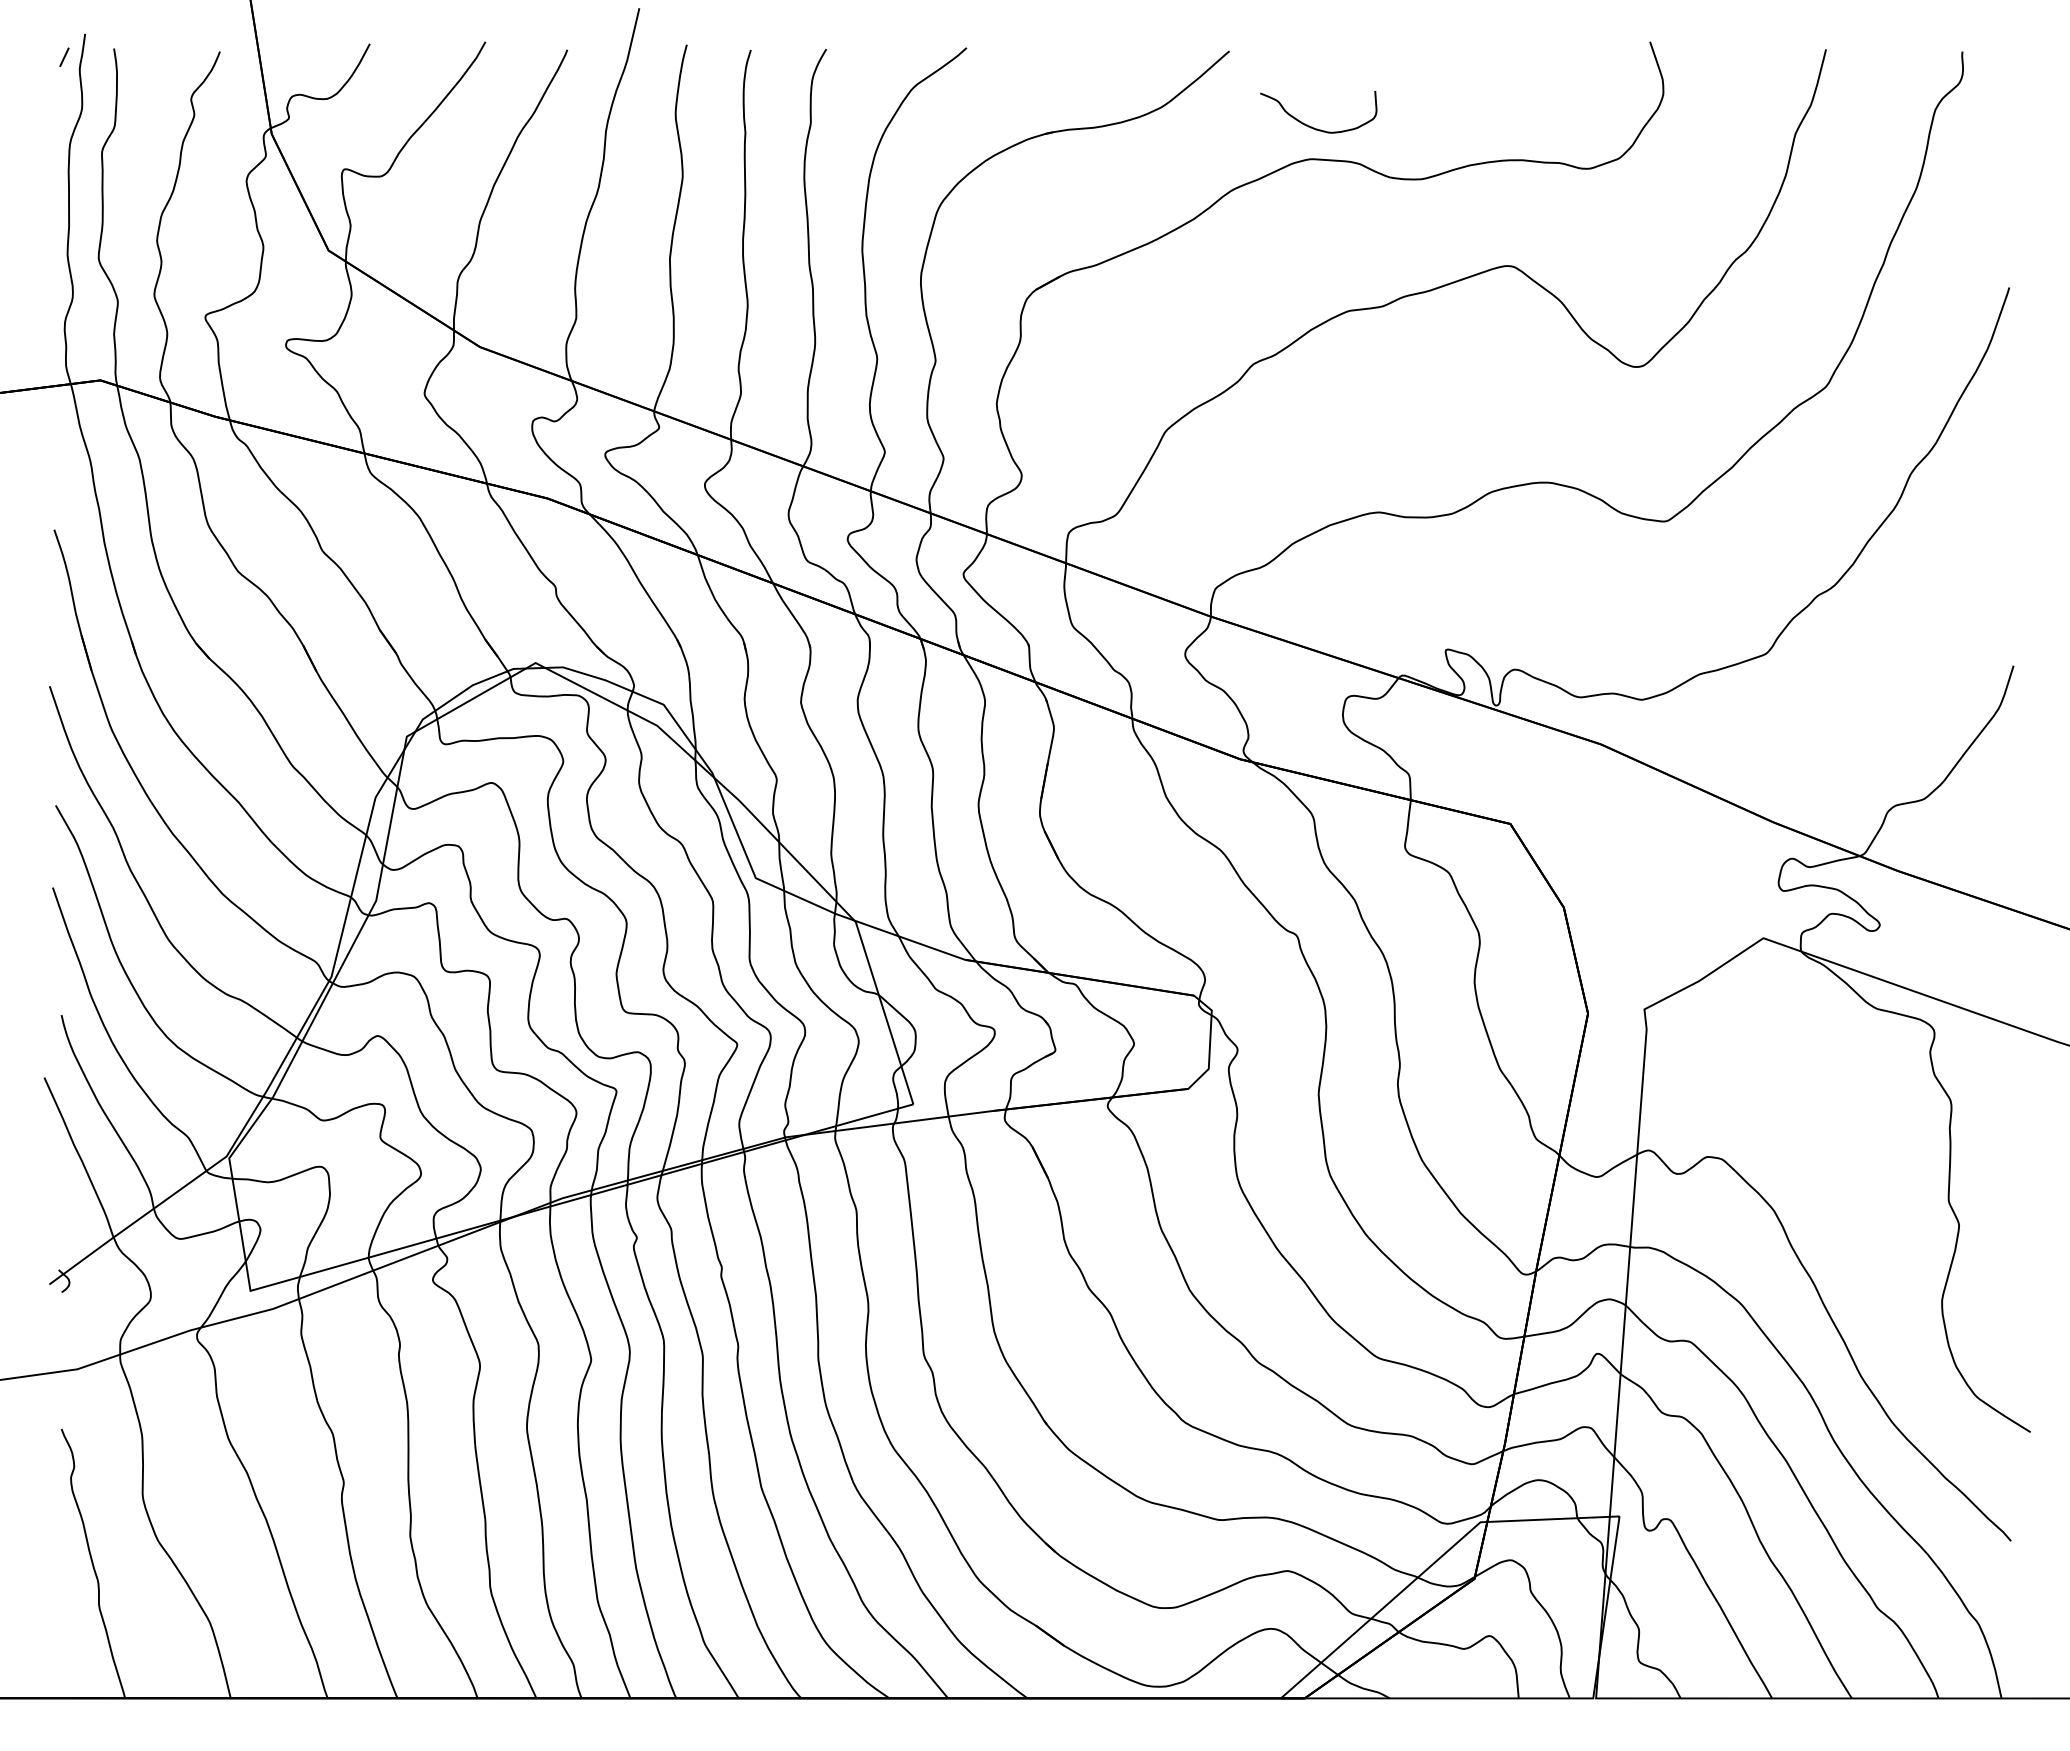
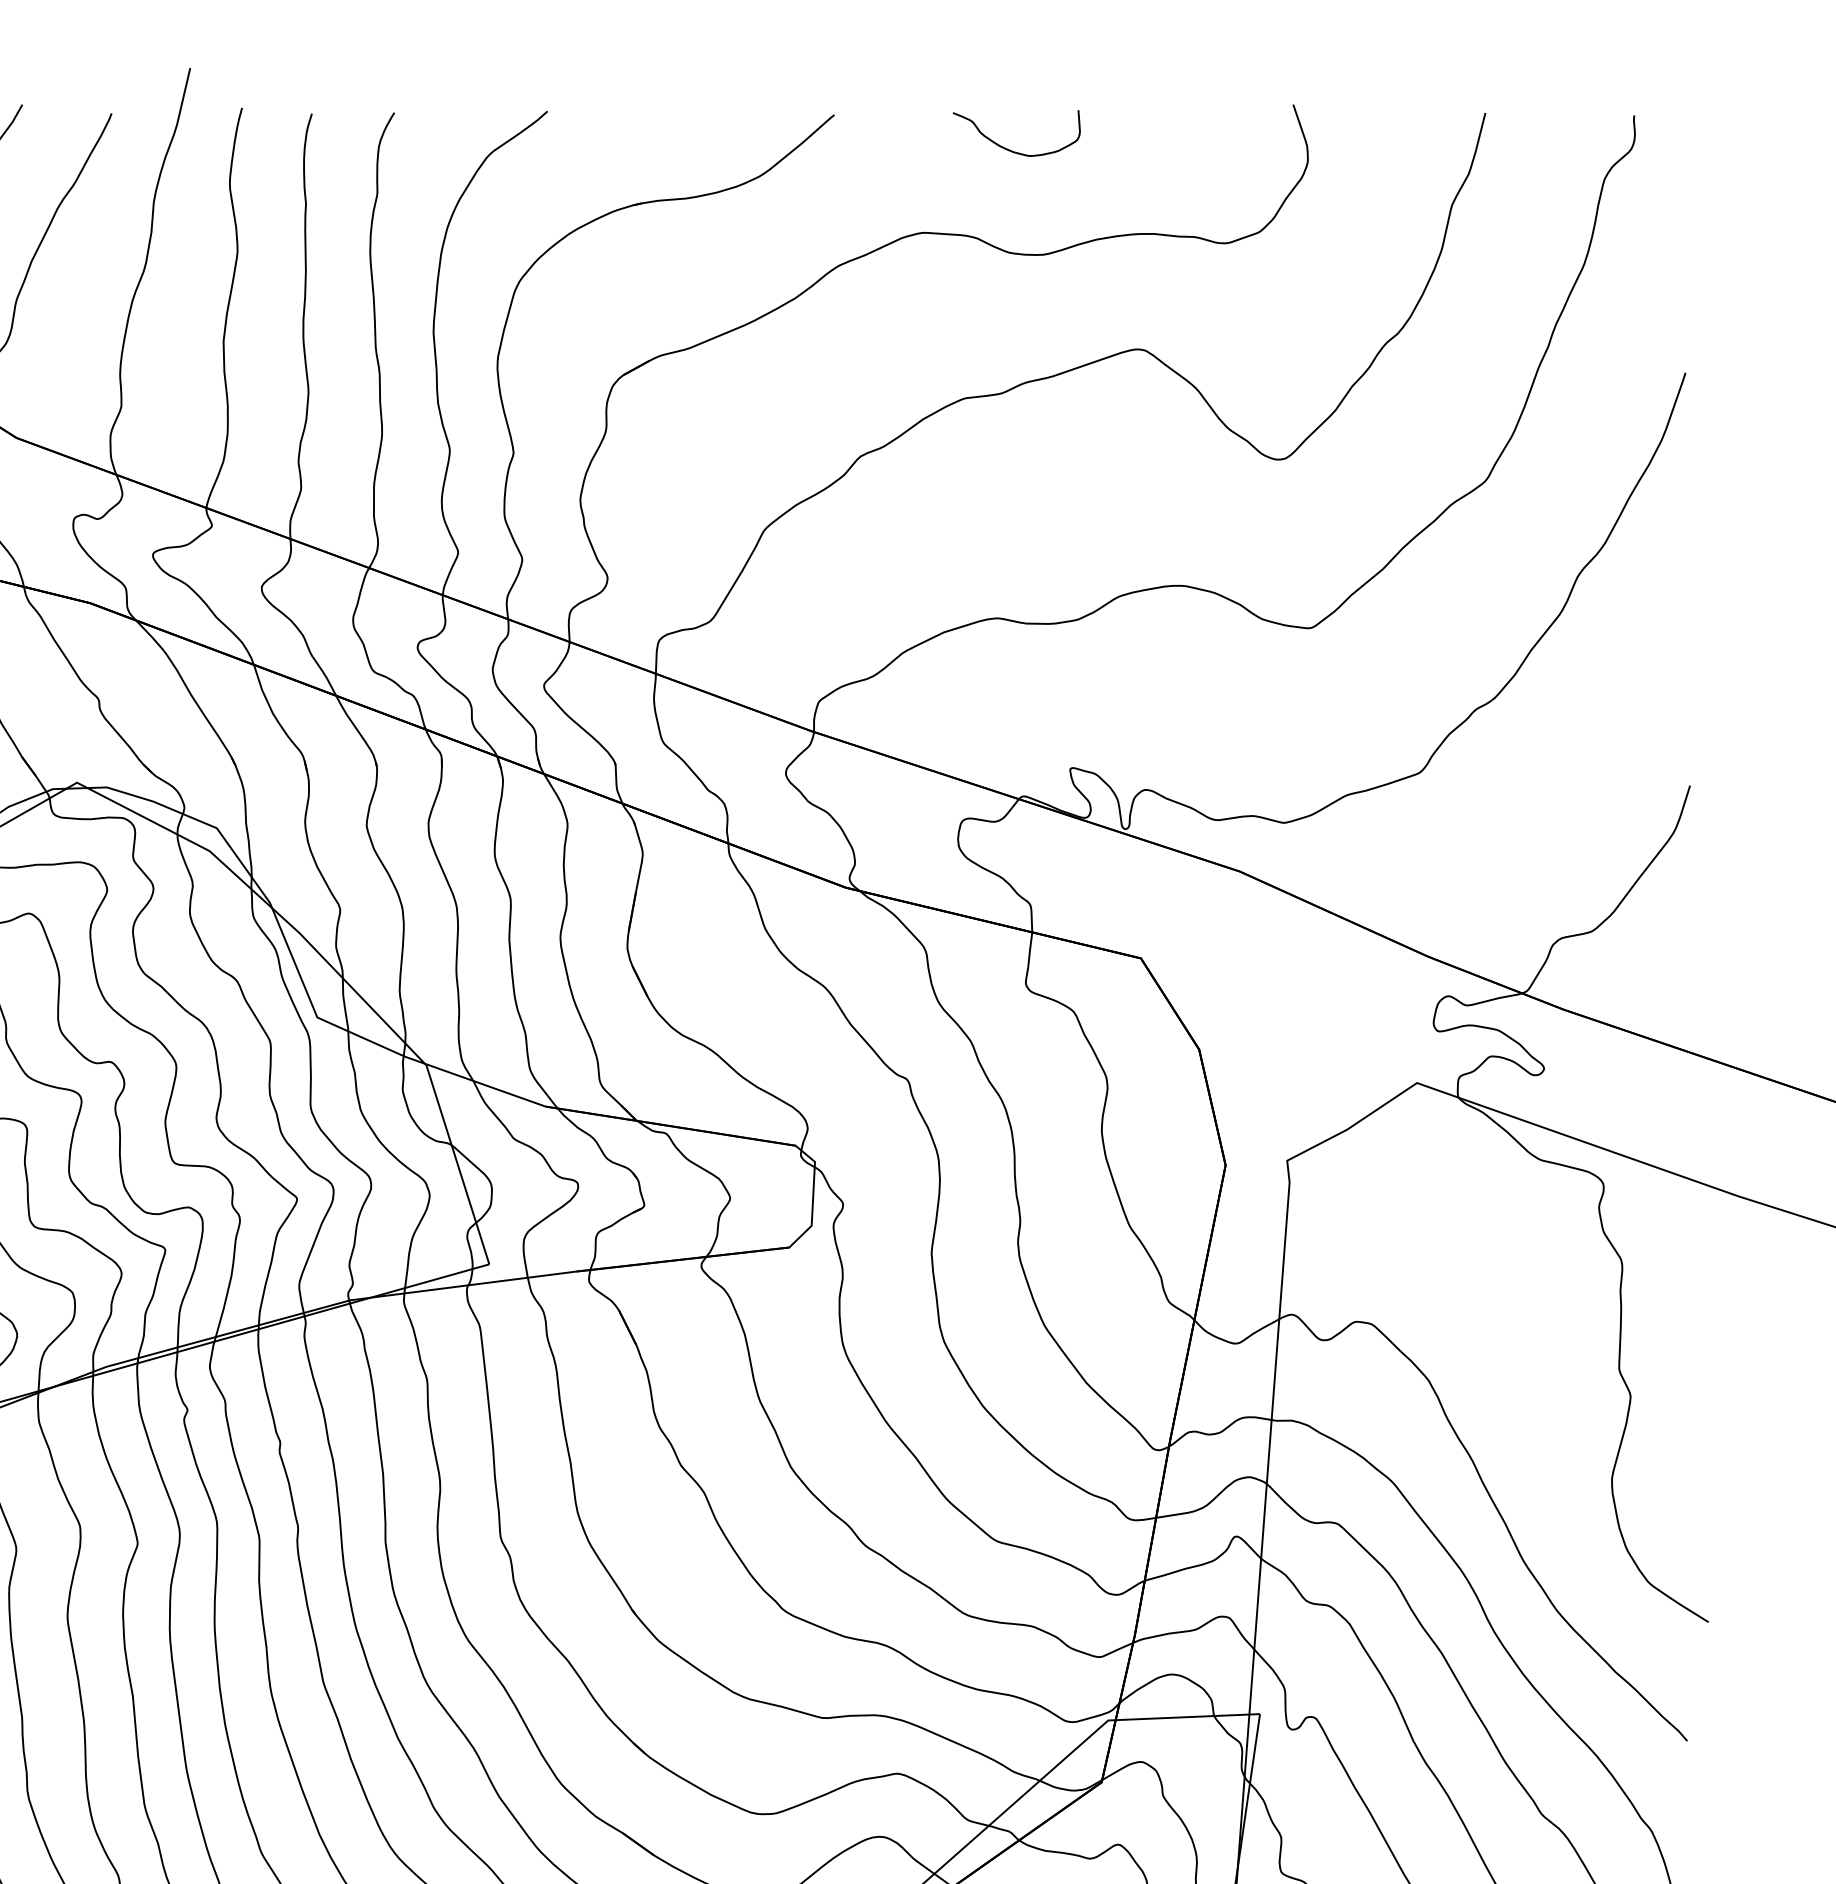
curve: (1314, 127) -> (1012, 150), moved

